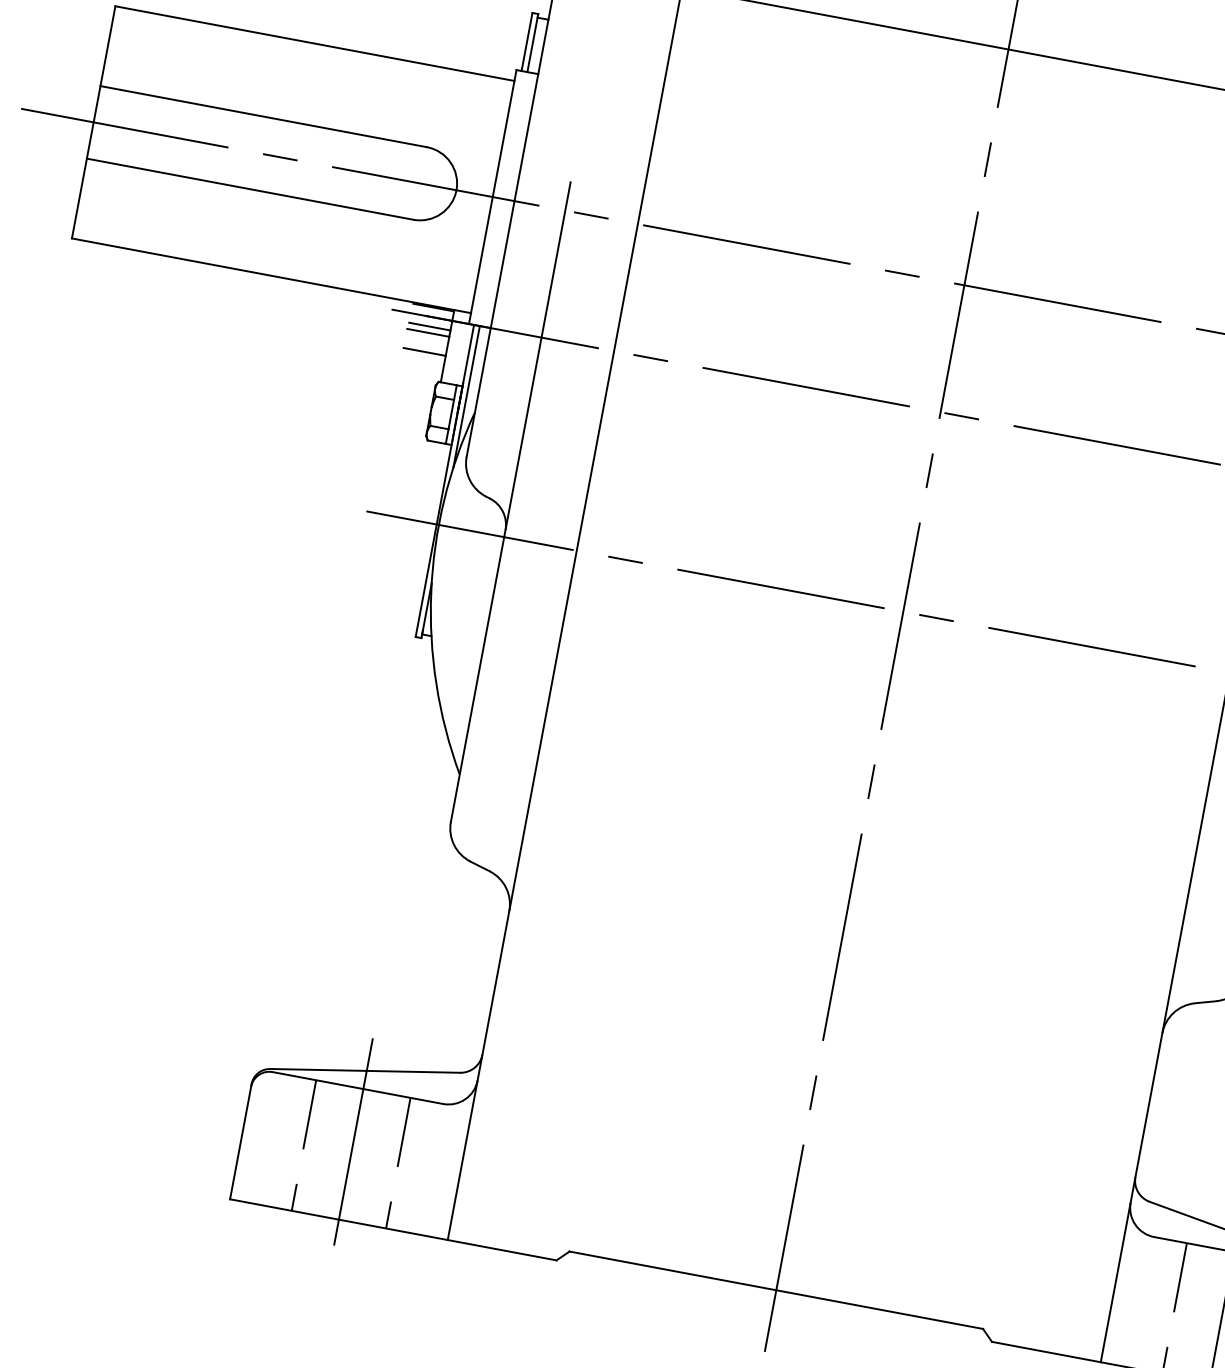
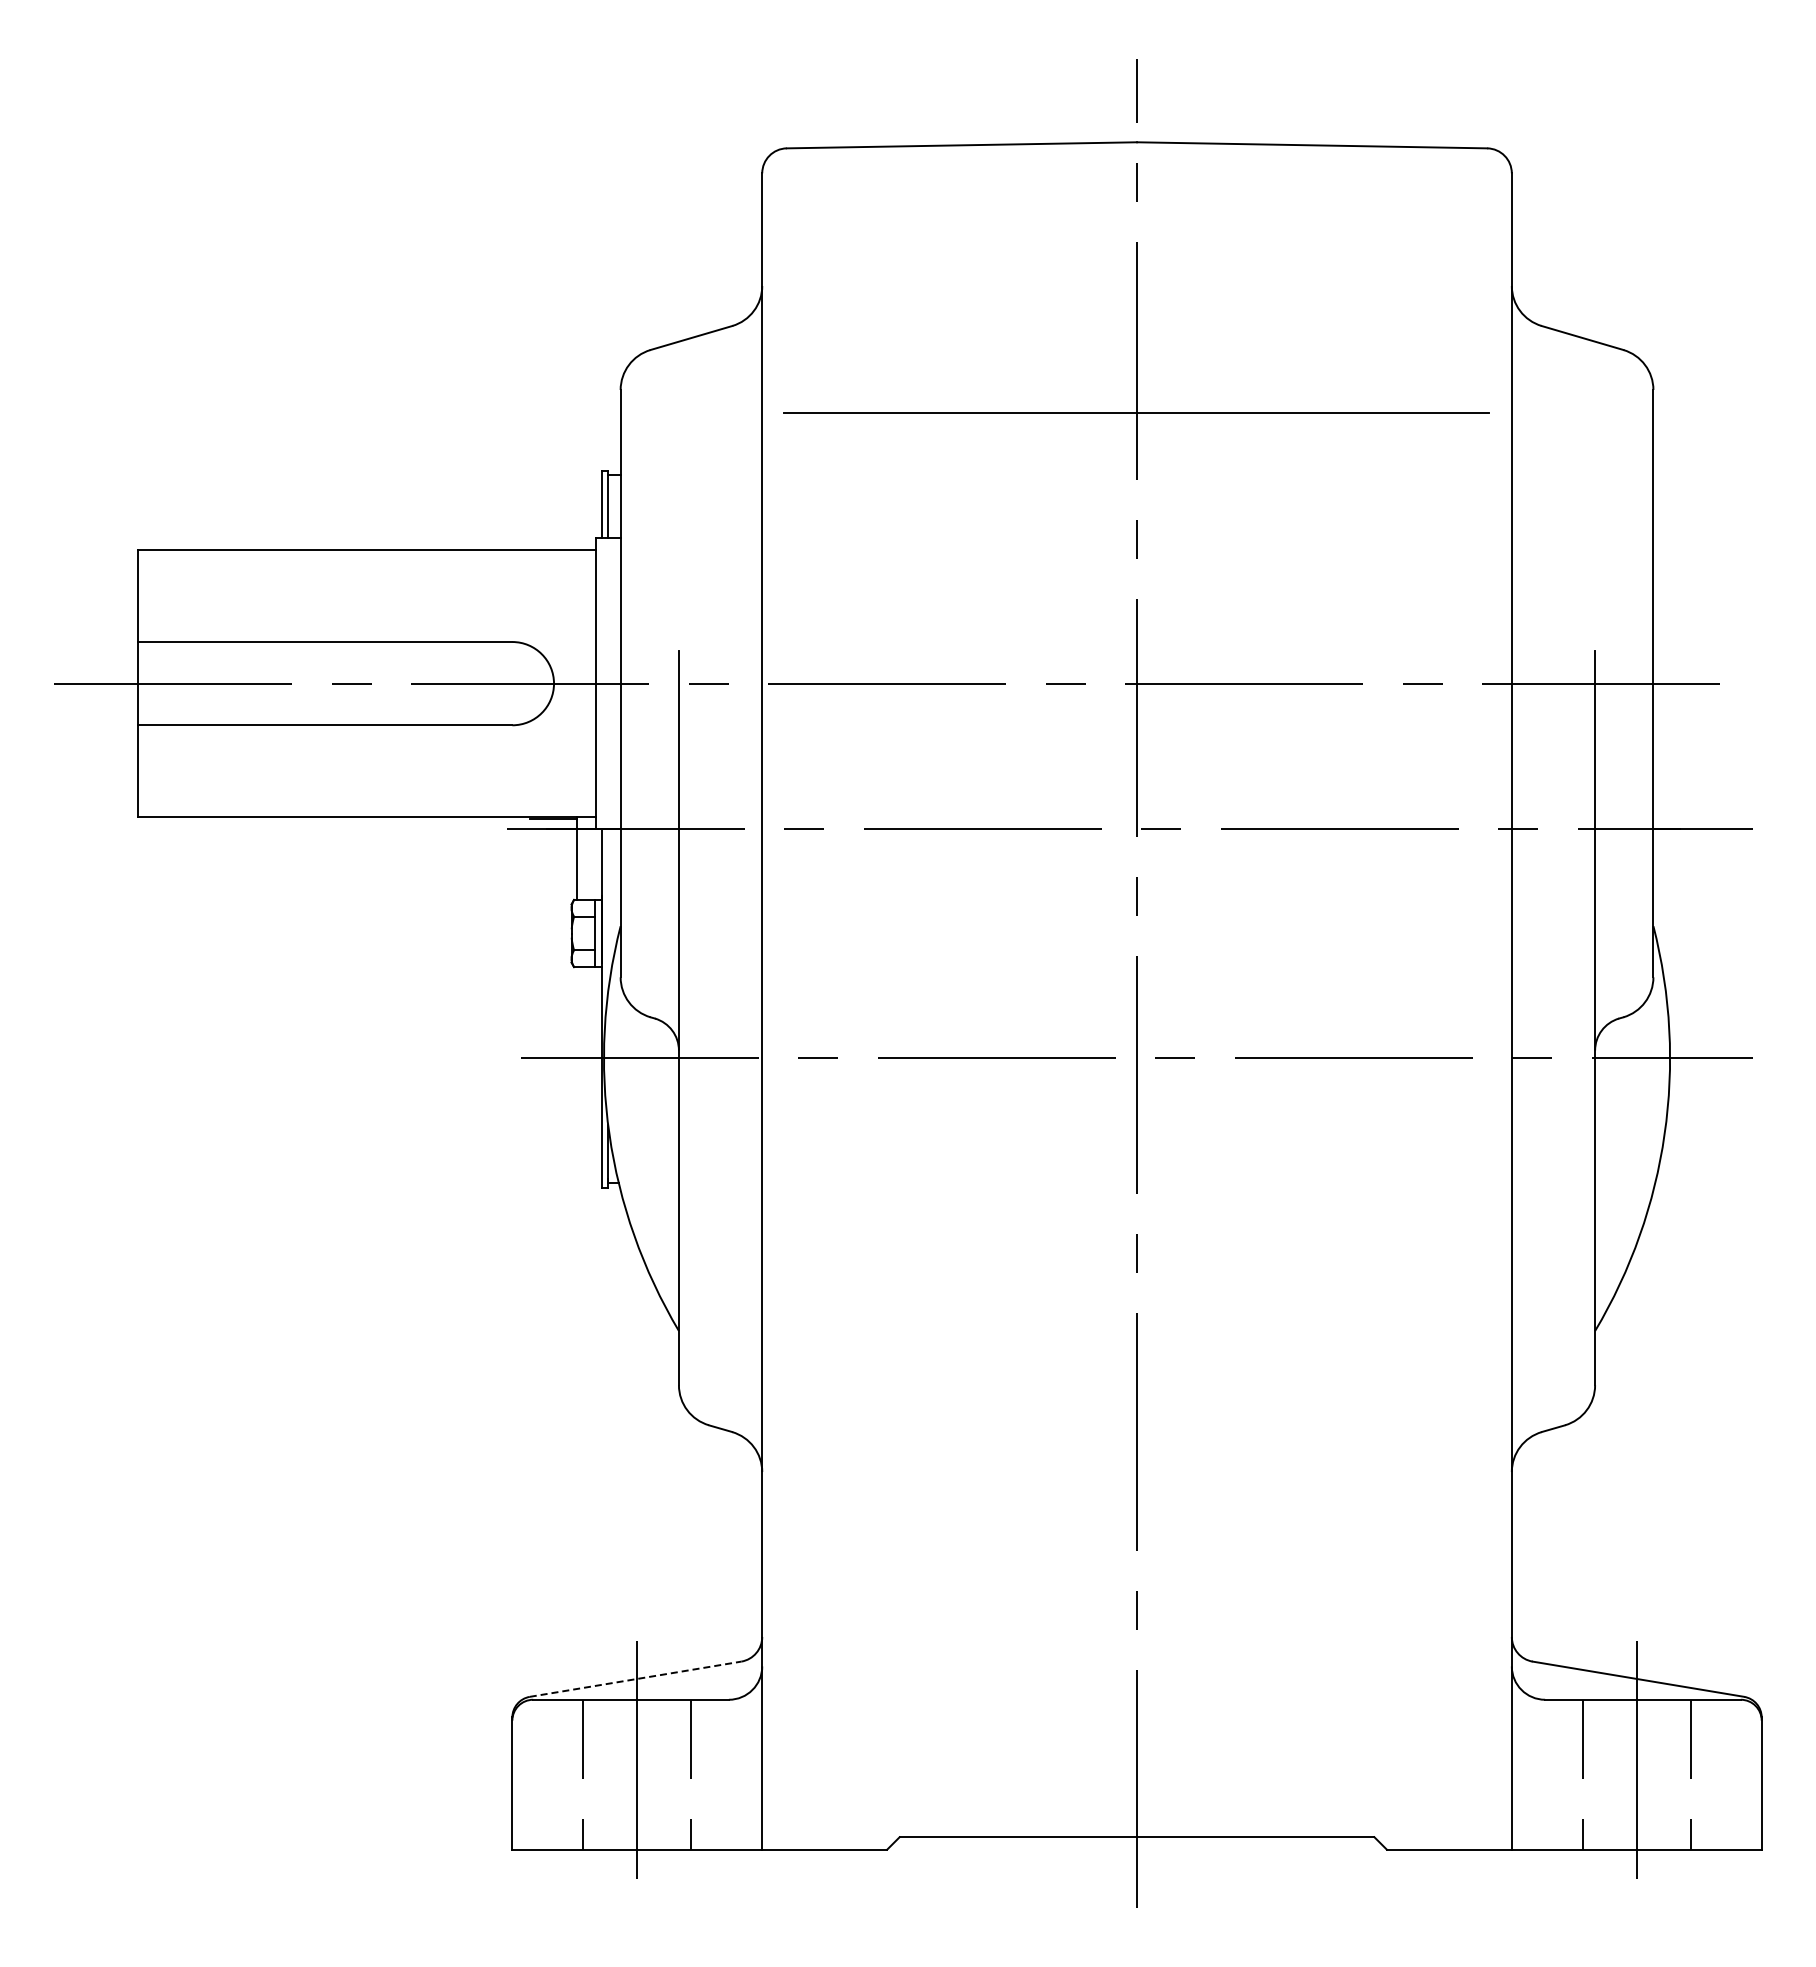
line: (429, 326) -> (552, 840), removed
line: (428, 332) -> (552, 847), removed
line: (424, 351) -> (552, 869), removed
line: (466, 396) -> (608, 910), removed
line: (365, 1071) -> (636, 1679), solid -> dashed

